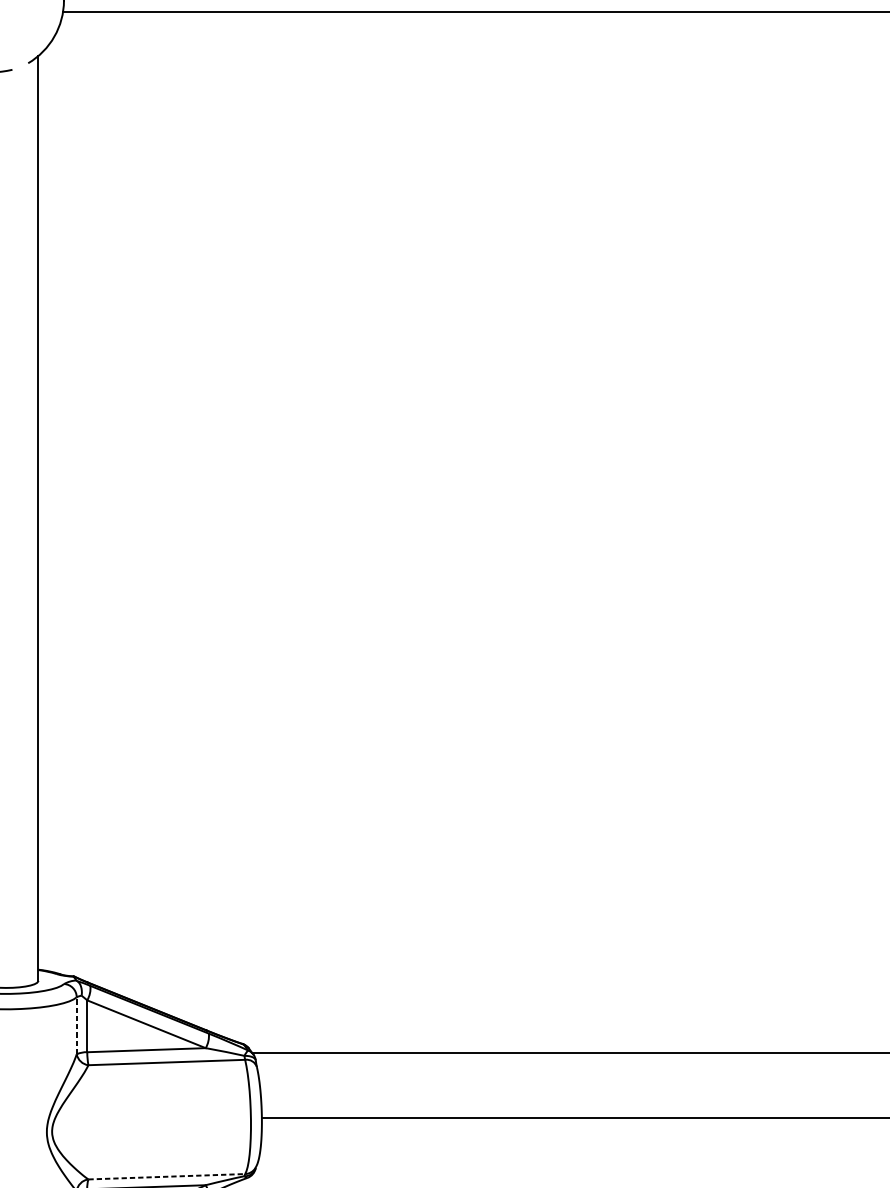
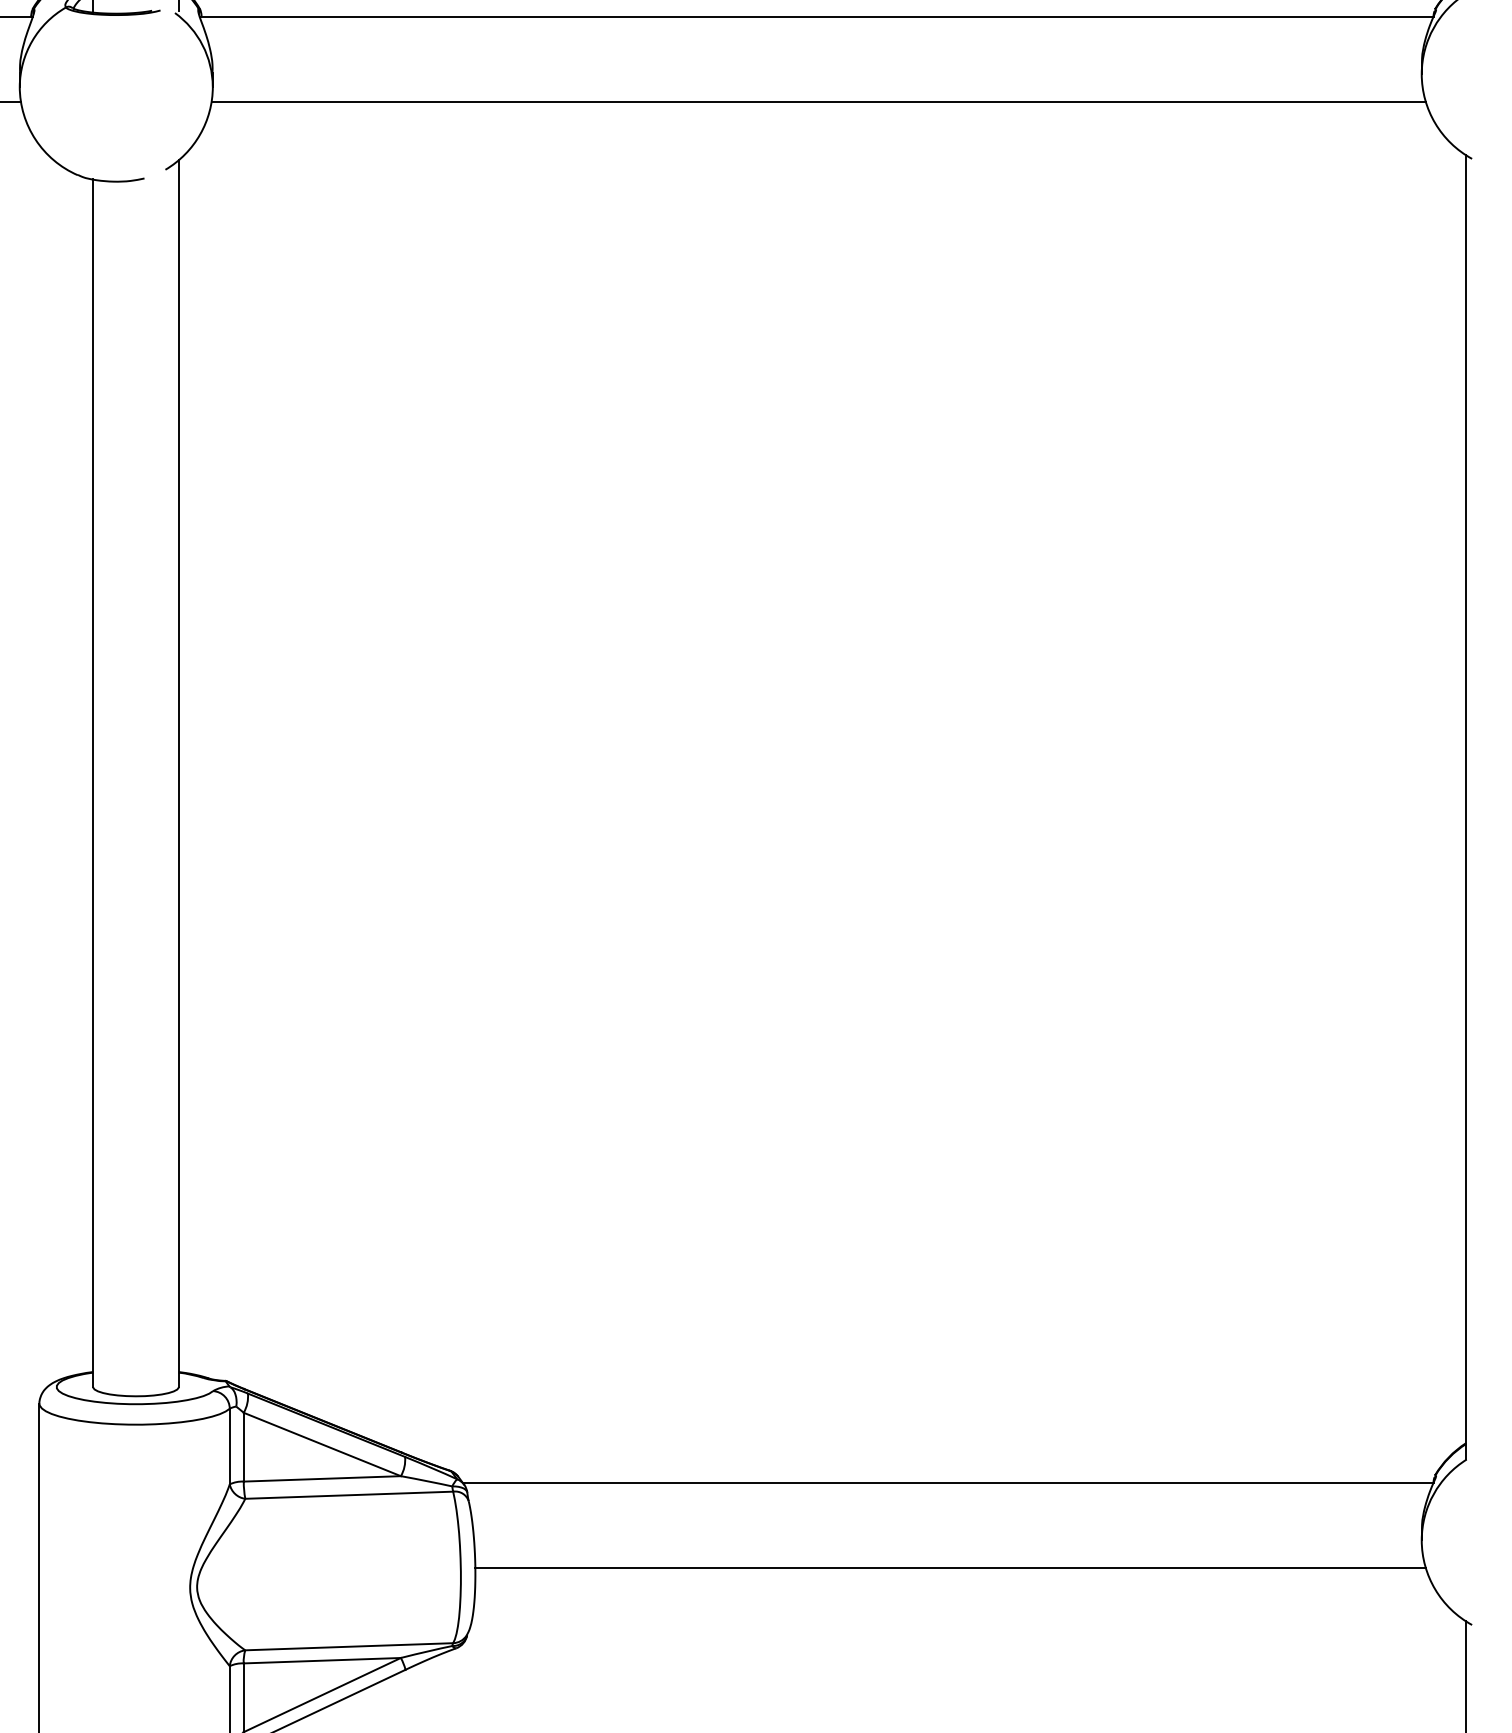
line: (76, 1025) -> (229, 1446), dashed -> solid
line: (166, 1176) -> (349, 1646), dashed -> solid

